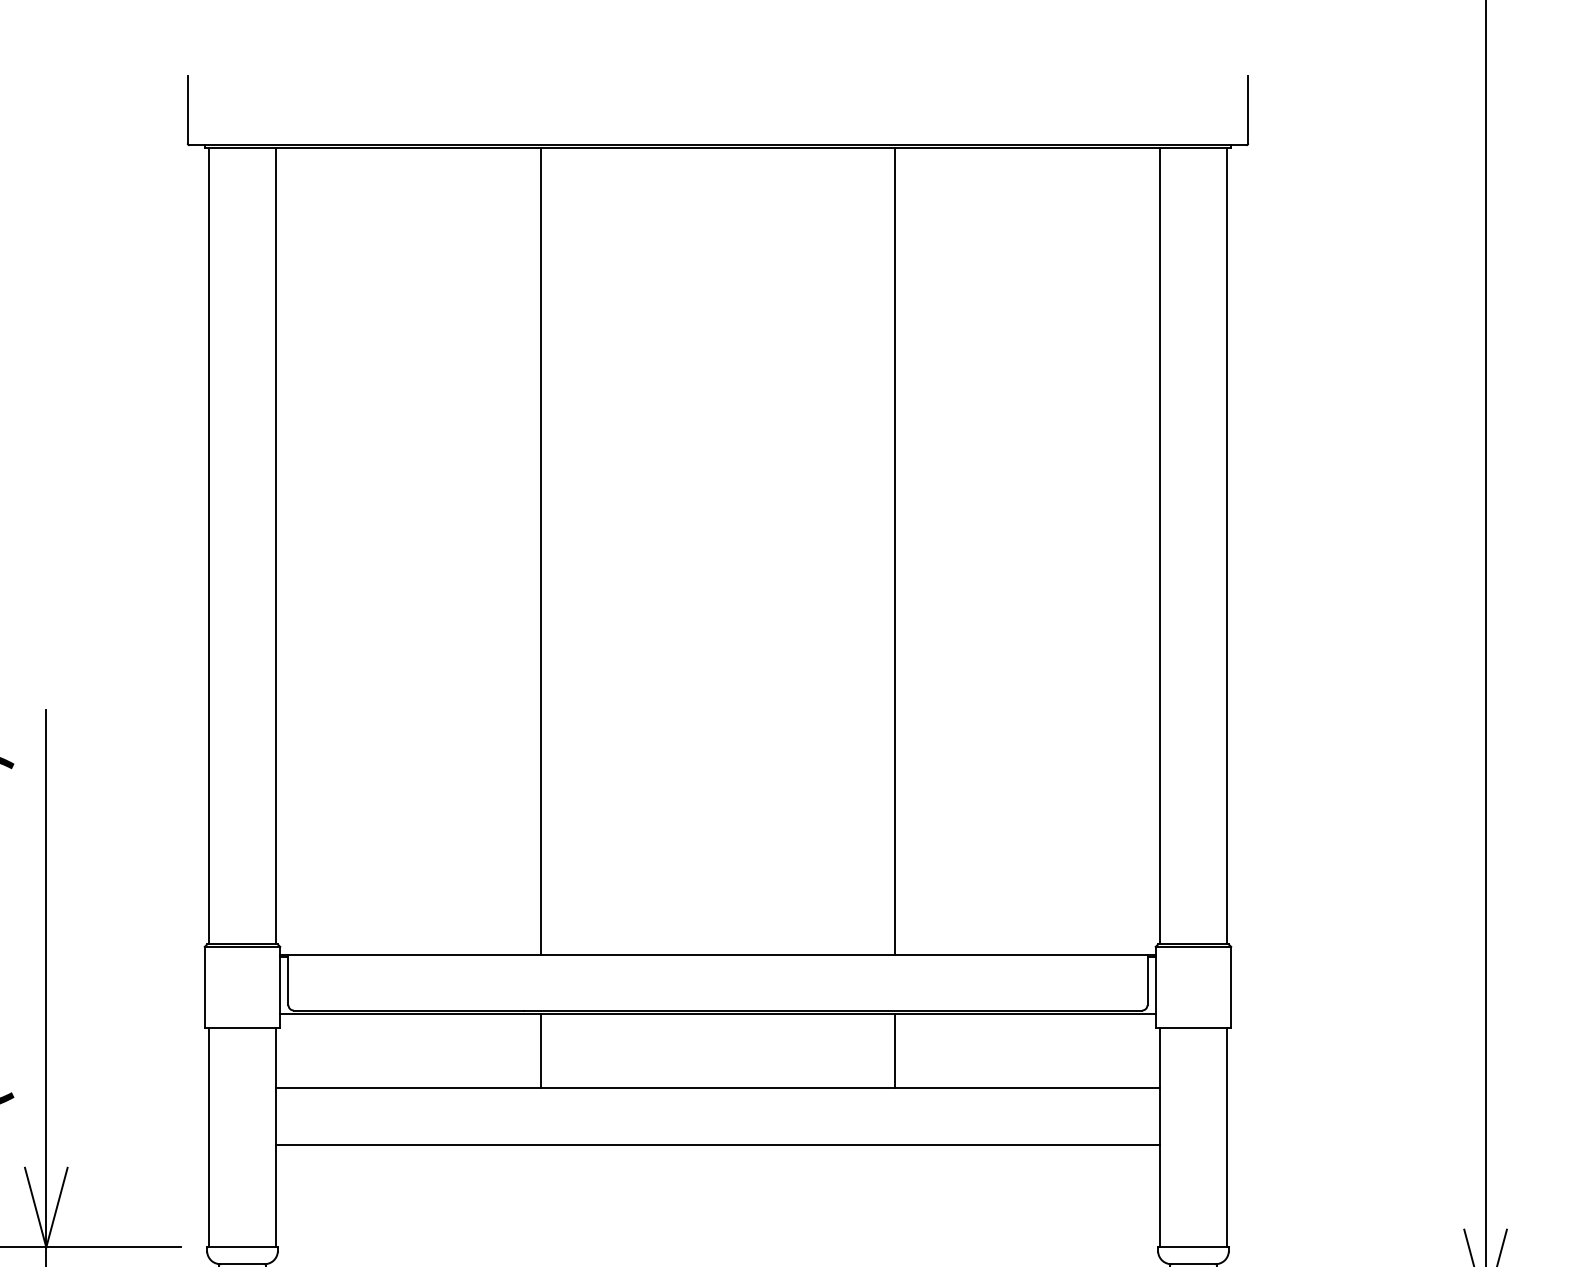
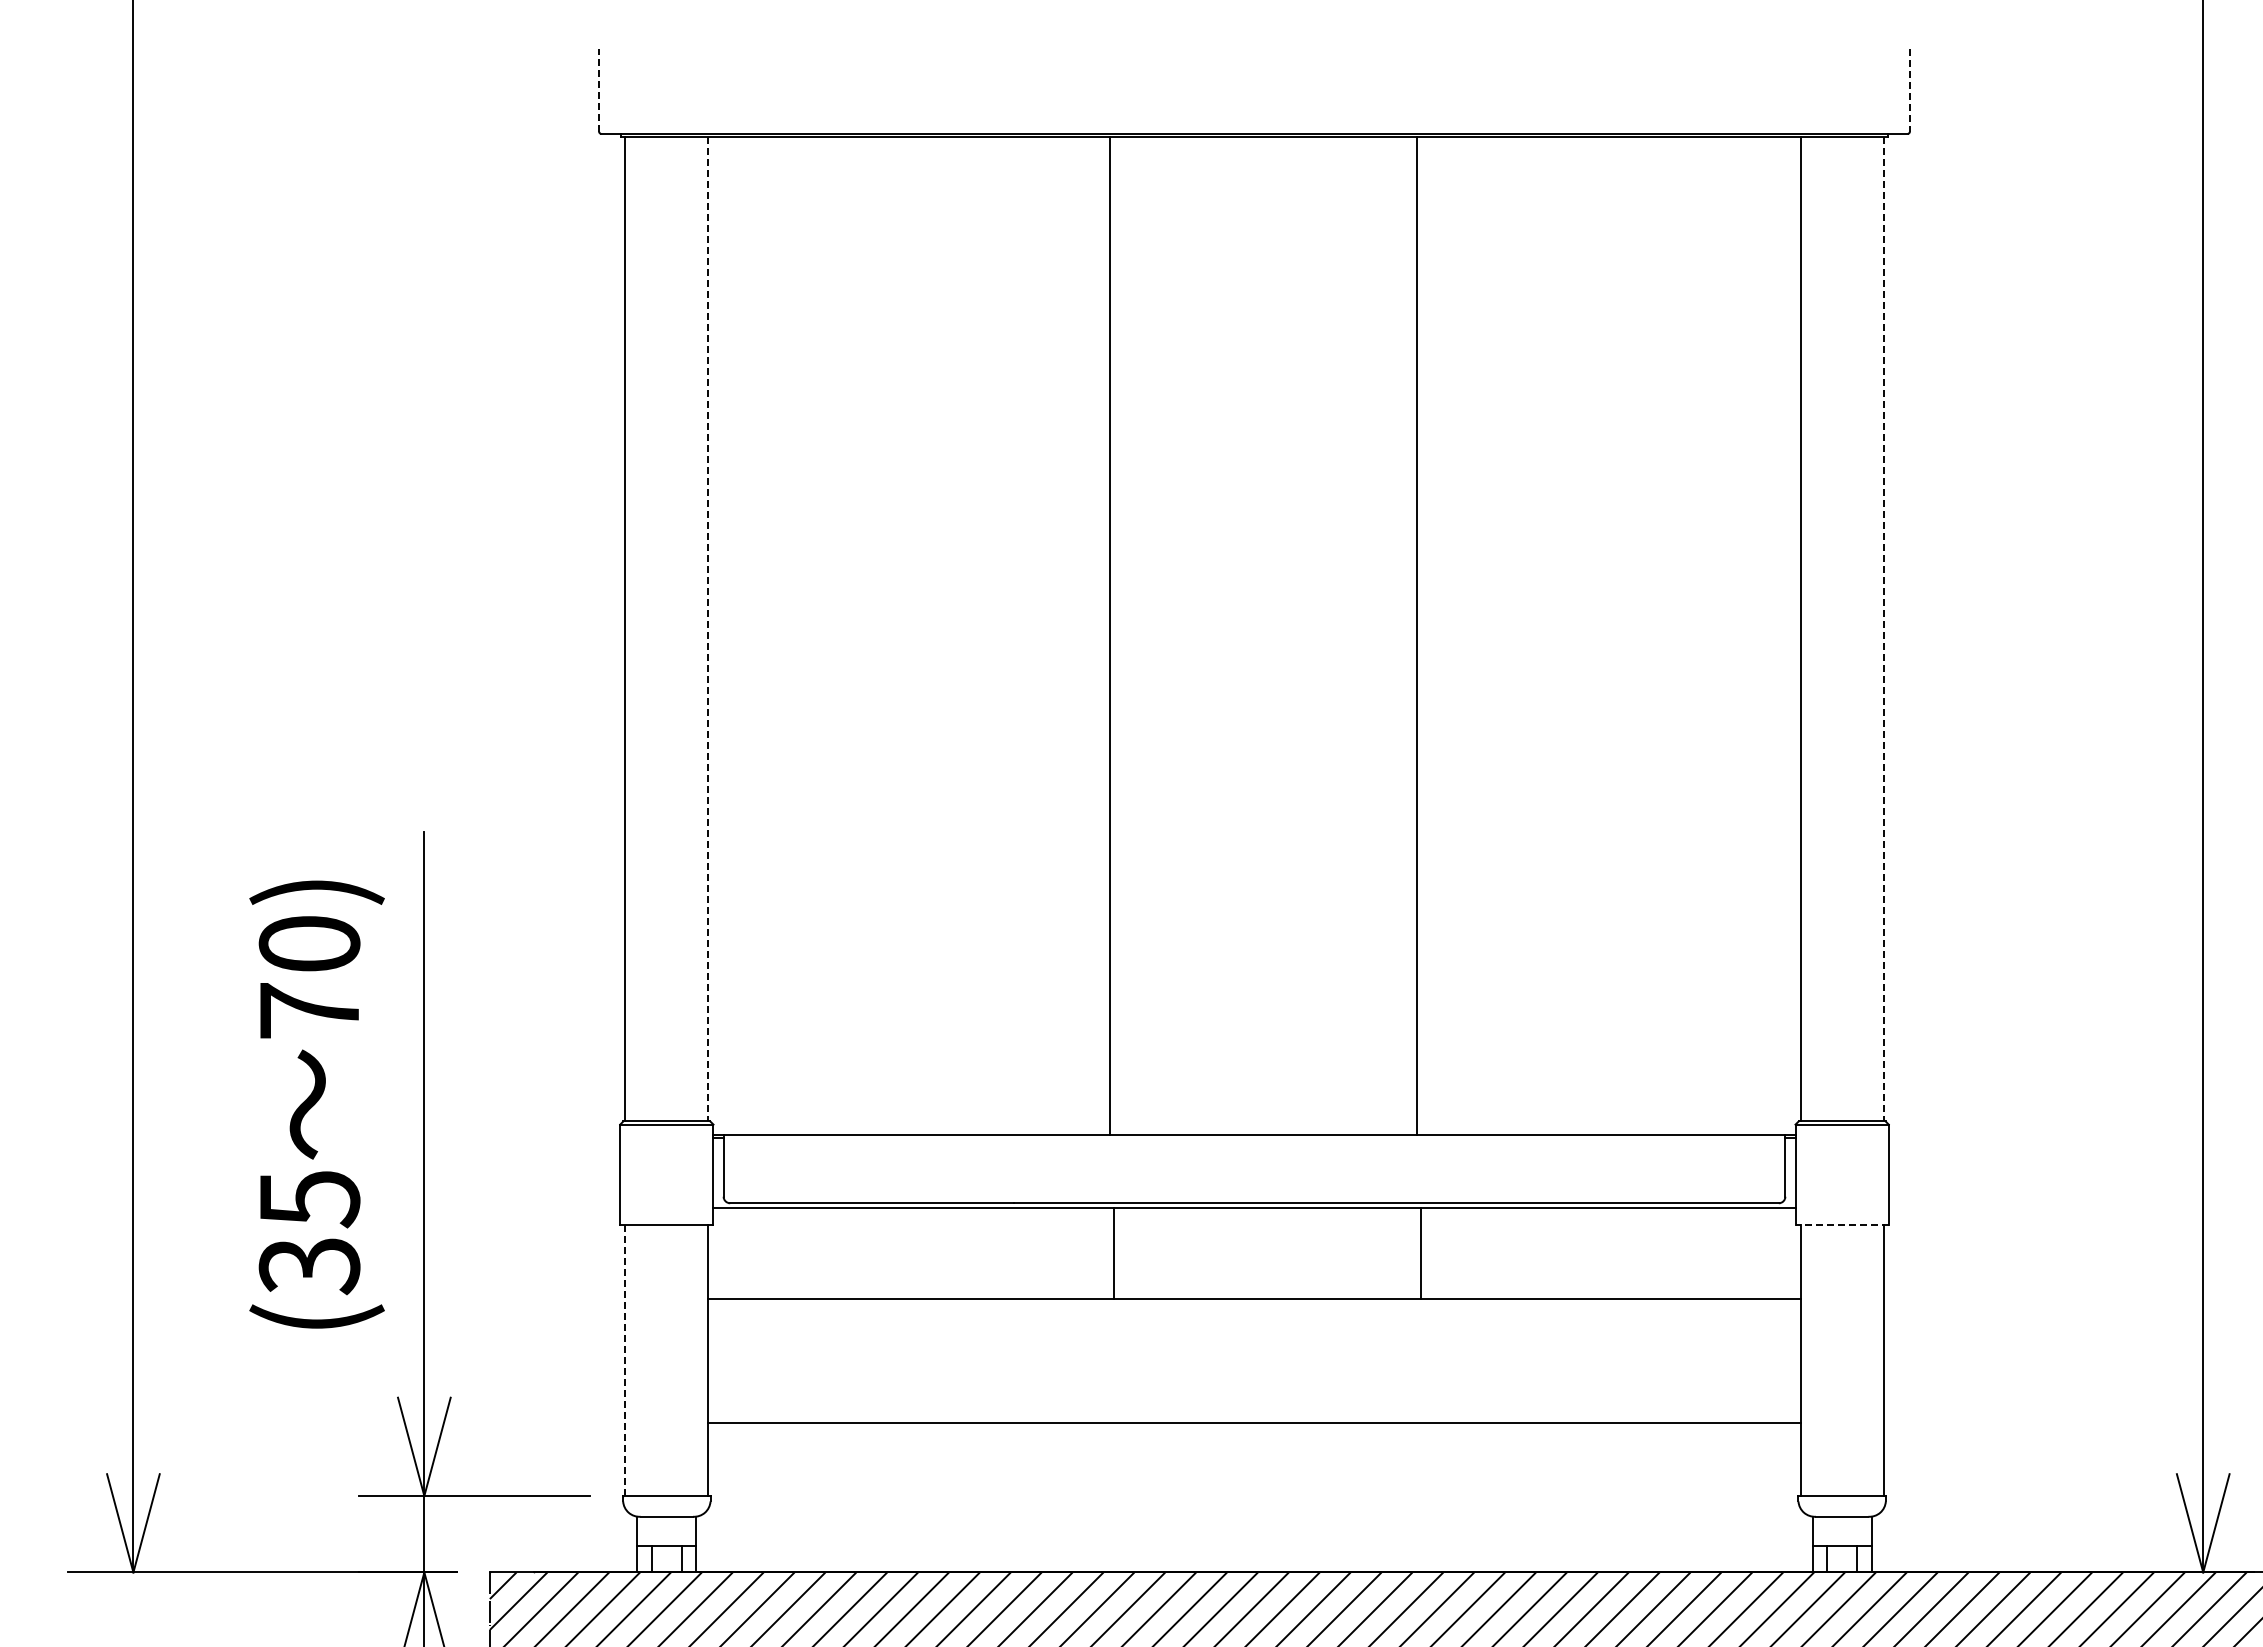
line: (188, 110) -> (599, 90), solid -> dashed
line: (1247, 110) -> (1909, 90), solid -> dashed
line: (276, 546) -> (708, 629), solid -> dashed
line: (1226, 546) -> (1883, 629), solid -> dashed
line: (541, 551) -> (1110, 636), moved
line: (894, 551) -> (1416, 636), moved
line: (1193, 1028) -> (1842, 1225), solid -> dashed
line: (541, 1051) -> (1114, 1253), moved
line: (894, 1051) -> (1420, 1253), moved
line: (209, 1137) -> (625, 1360), solid -> dashed
line: (717, 1145) -> (1254, 1423), moved

